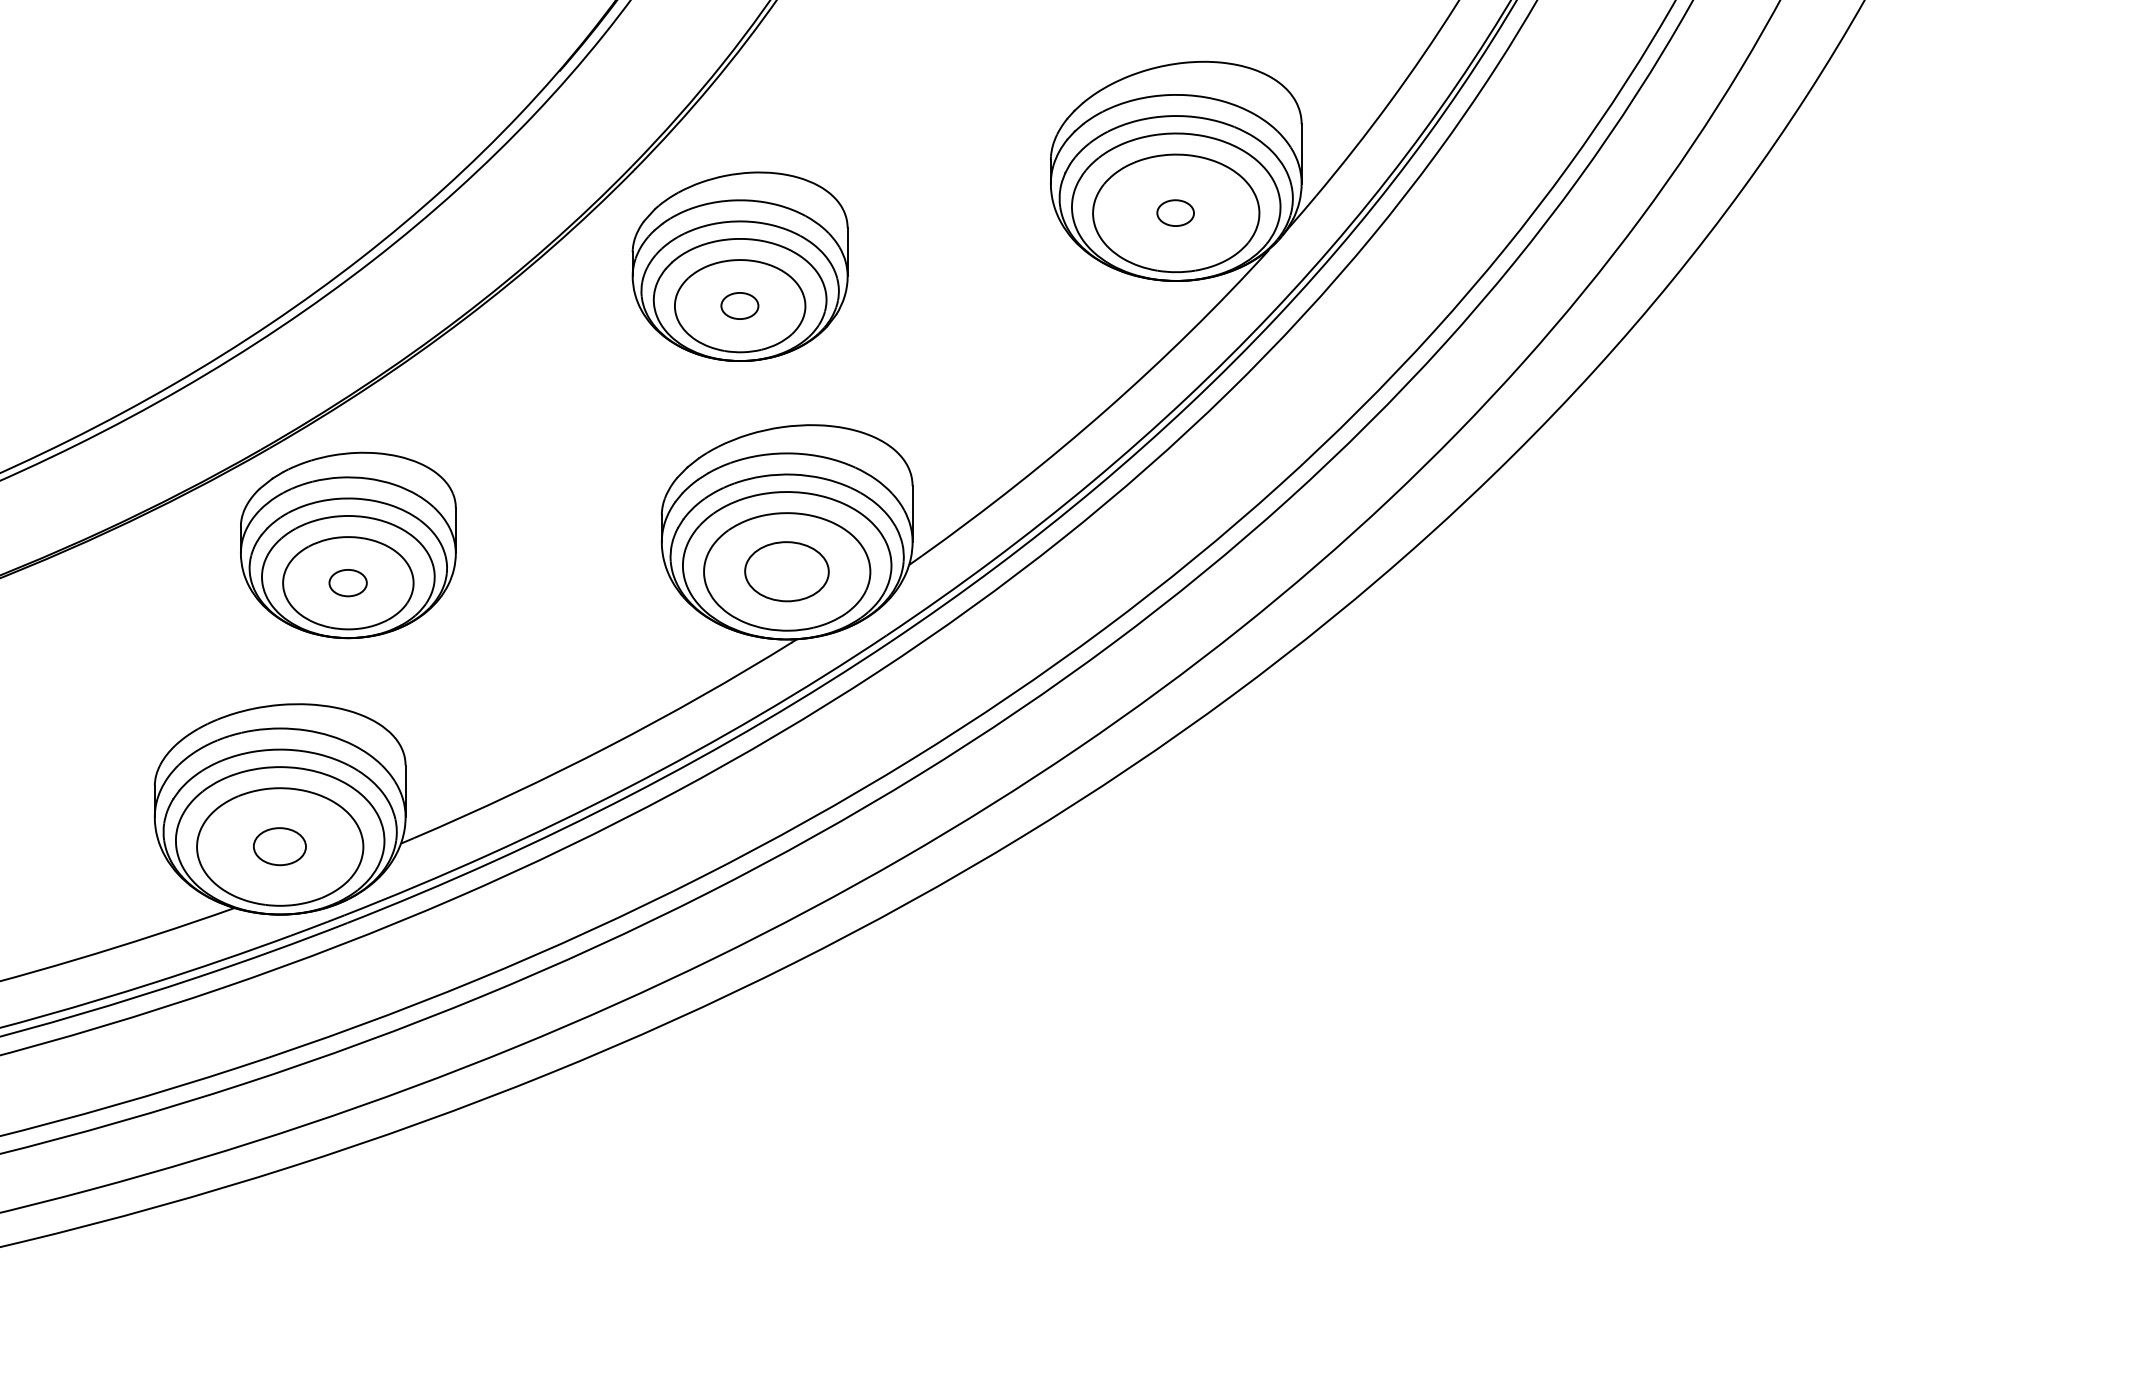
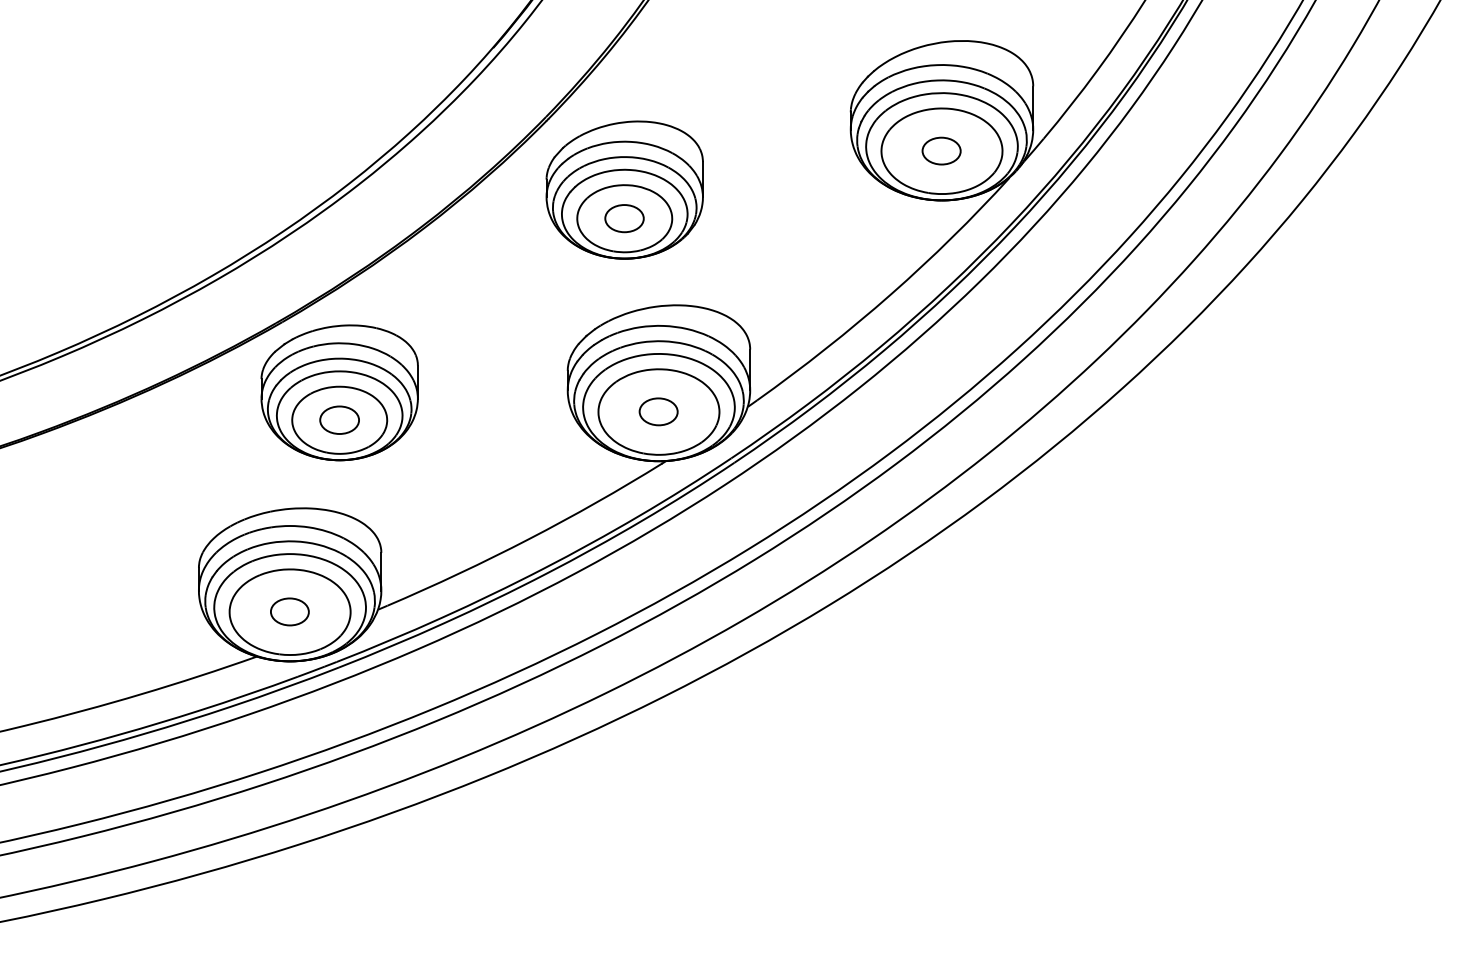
part: (1175, 212) -> (941, 150), size x1.43
part: (739, 305) -> (624, 218), size x1.43
part: (786, 571) -> (658, 411), size x0.62
part: (347, 582) -> (339, 419), size x1.43

